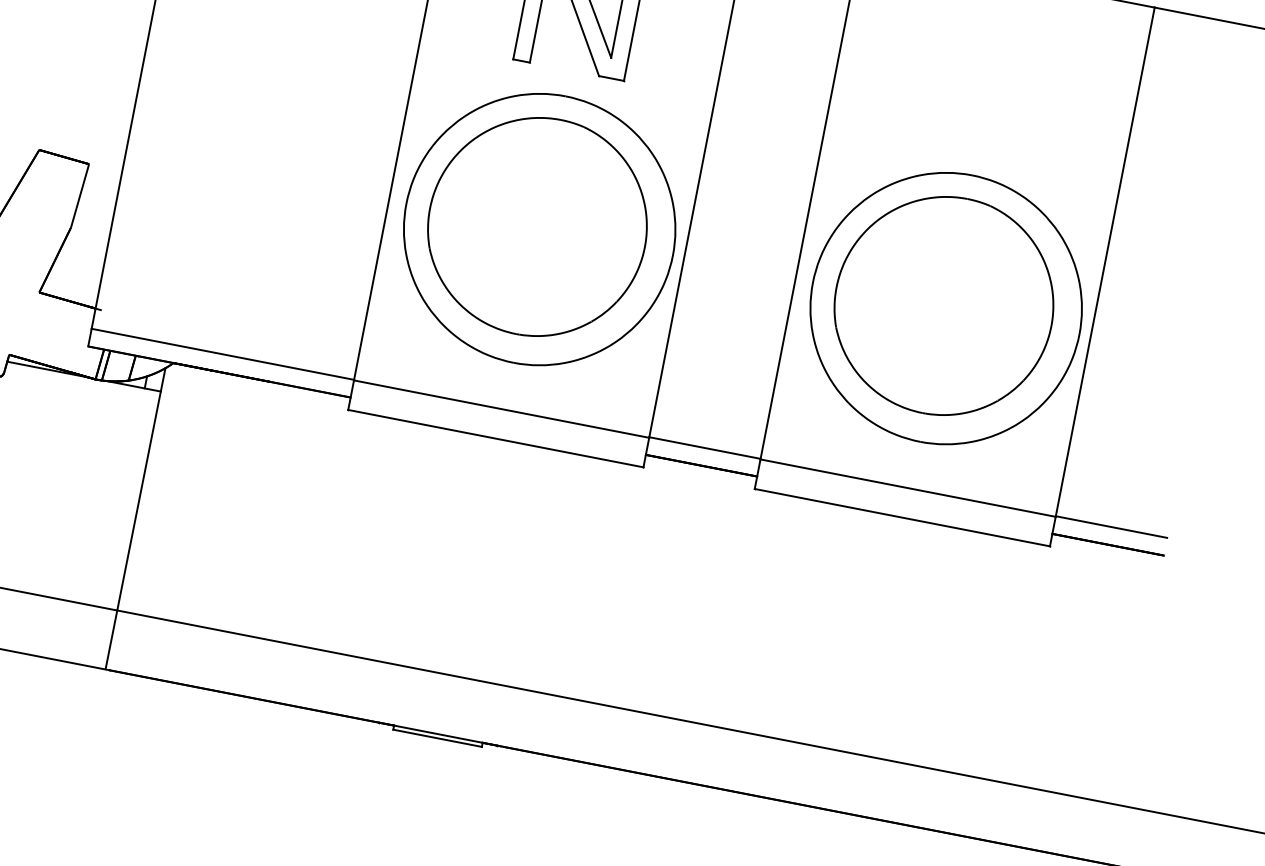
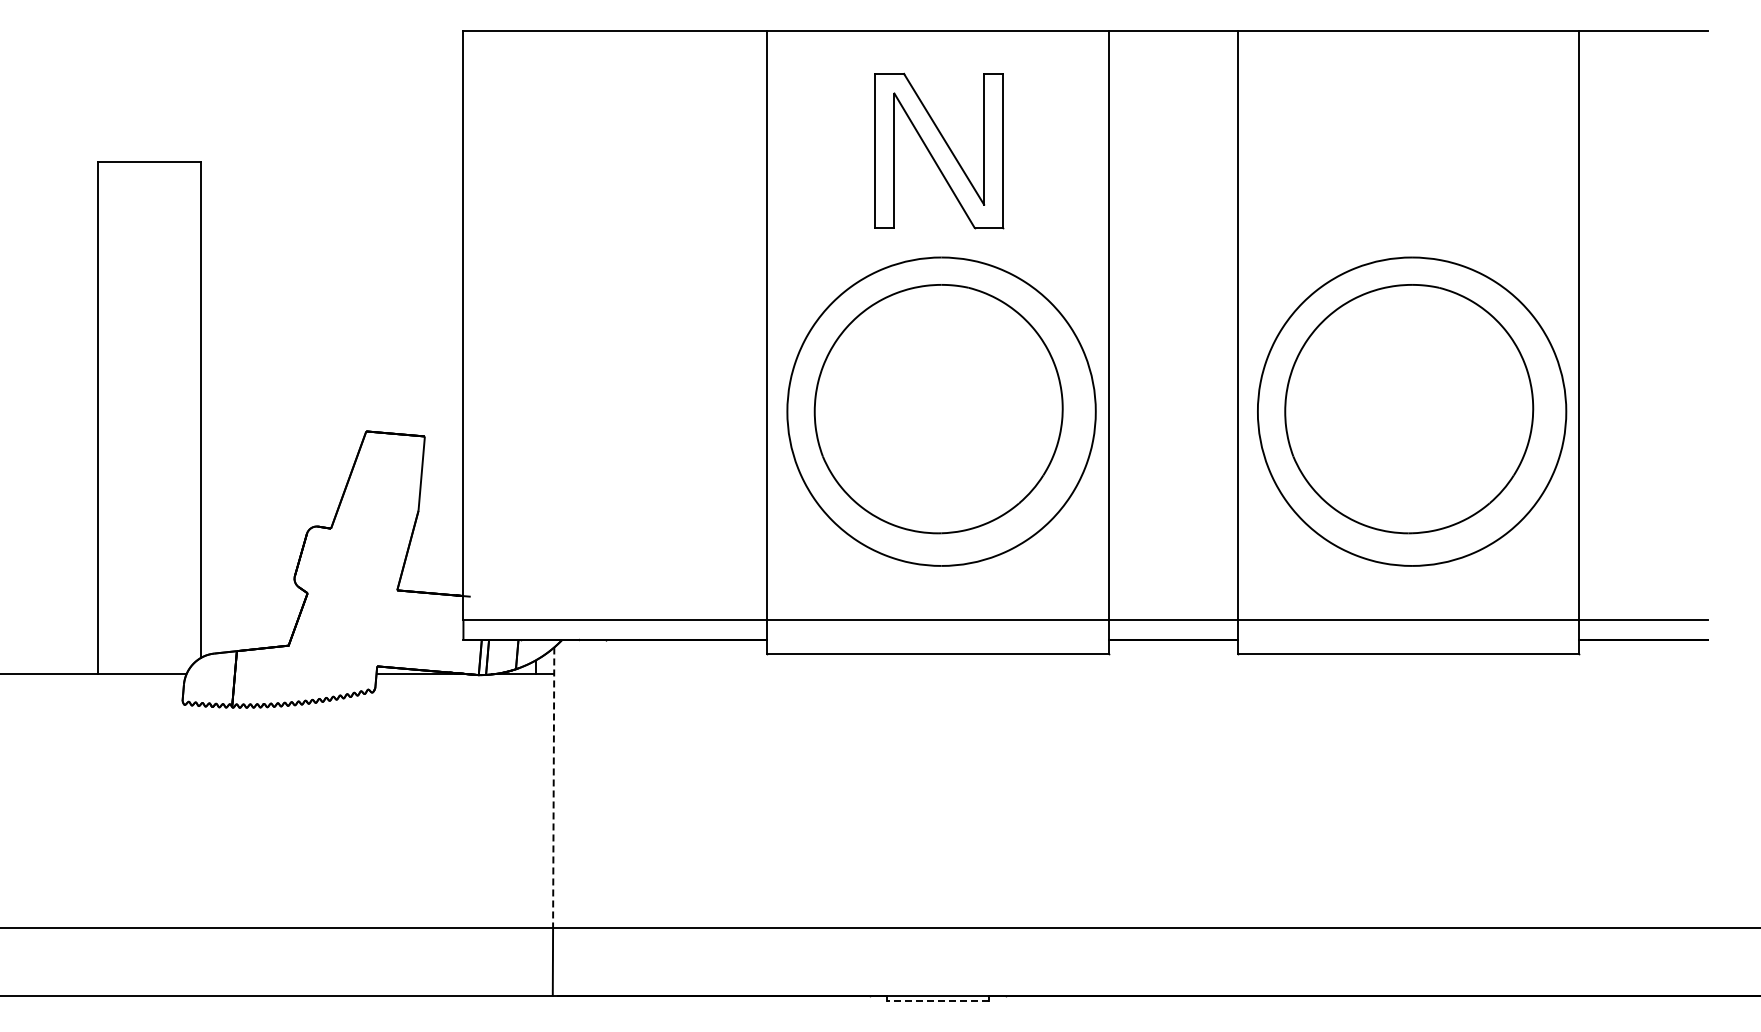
line: (141, 489) -> (553, 788), solid -> dashed
line: (437, 738) -> (937, 1001), solid -> dashed

